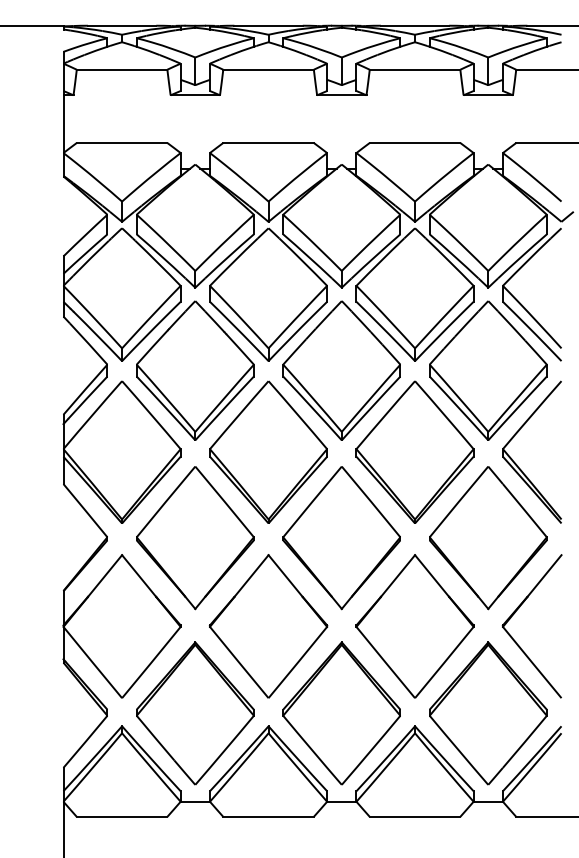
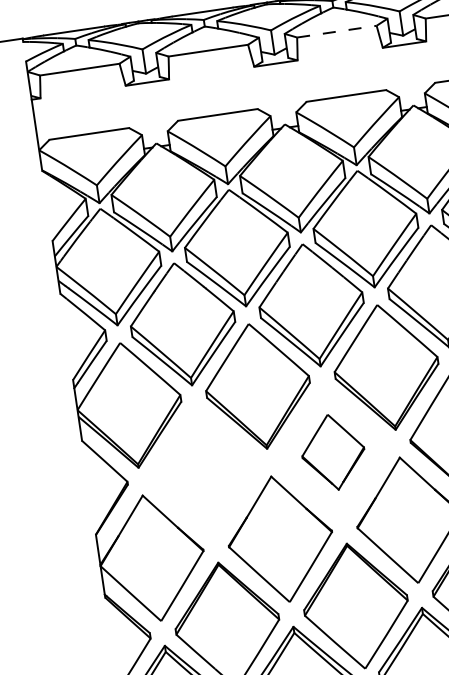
line: (415, 69) -> (337, 31), solid -> dashed
part: (195, 538) -> (204, 471), removed
part: (341, 538) -> (333, 452), size x0.6

